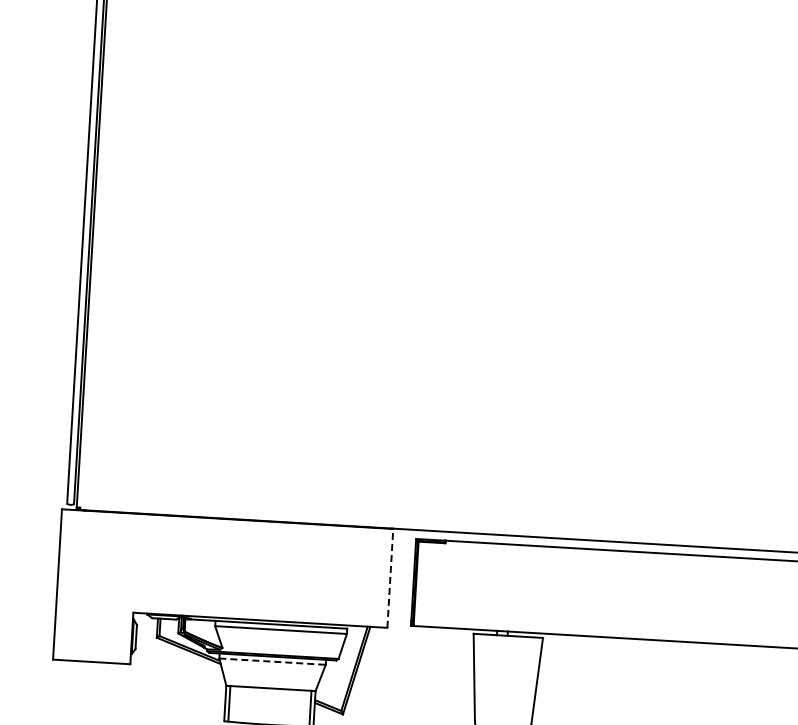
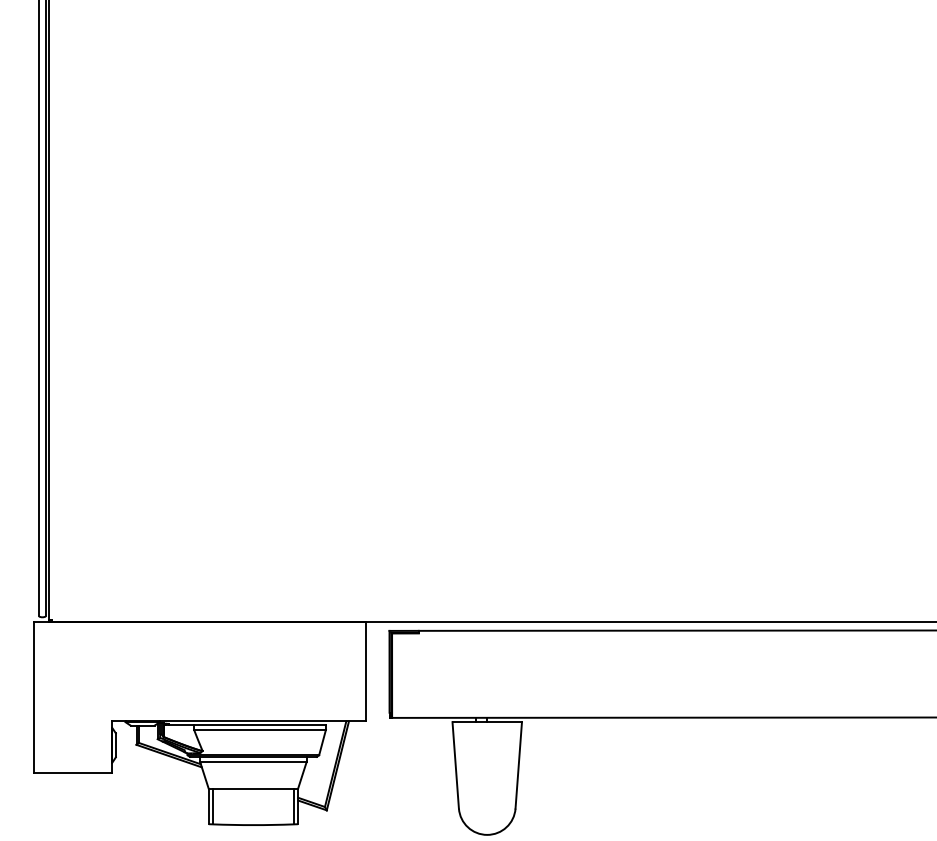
line: (390, 578) -> (366, 671), dashed -> solid
line: (272, 661) -> (253, 761), dashed -> solid

